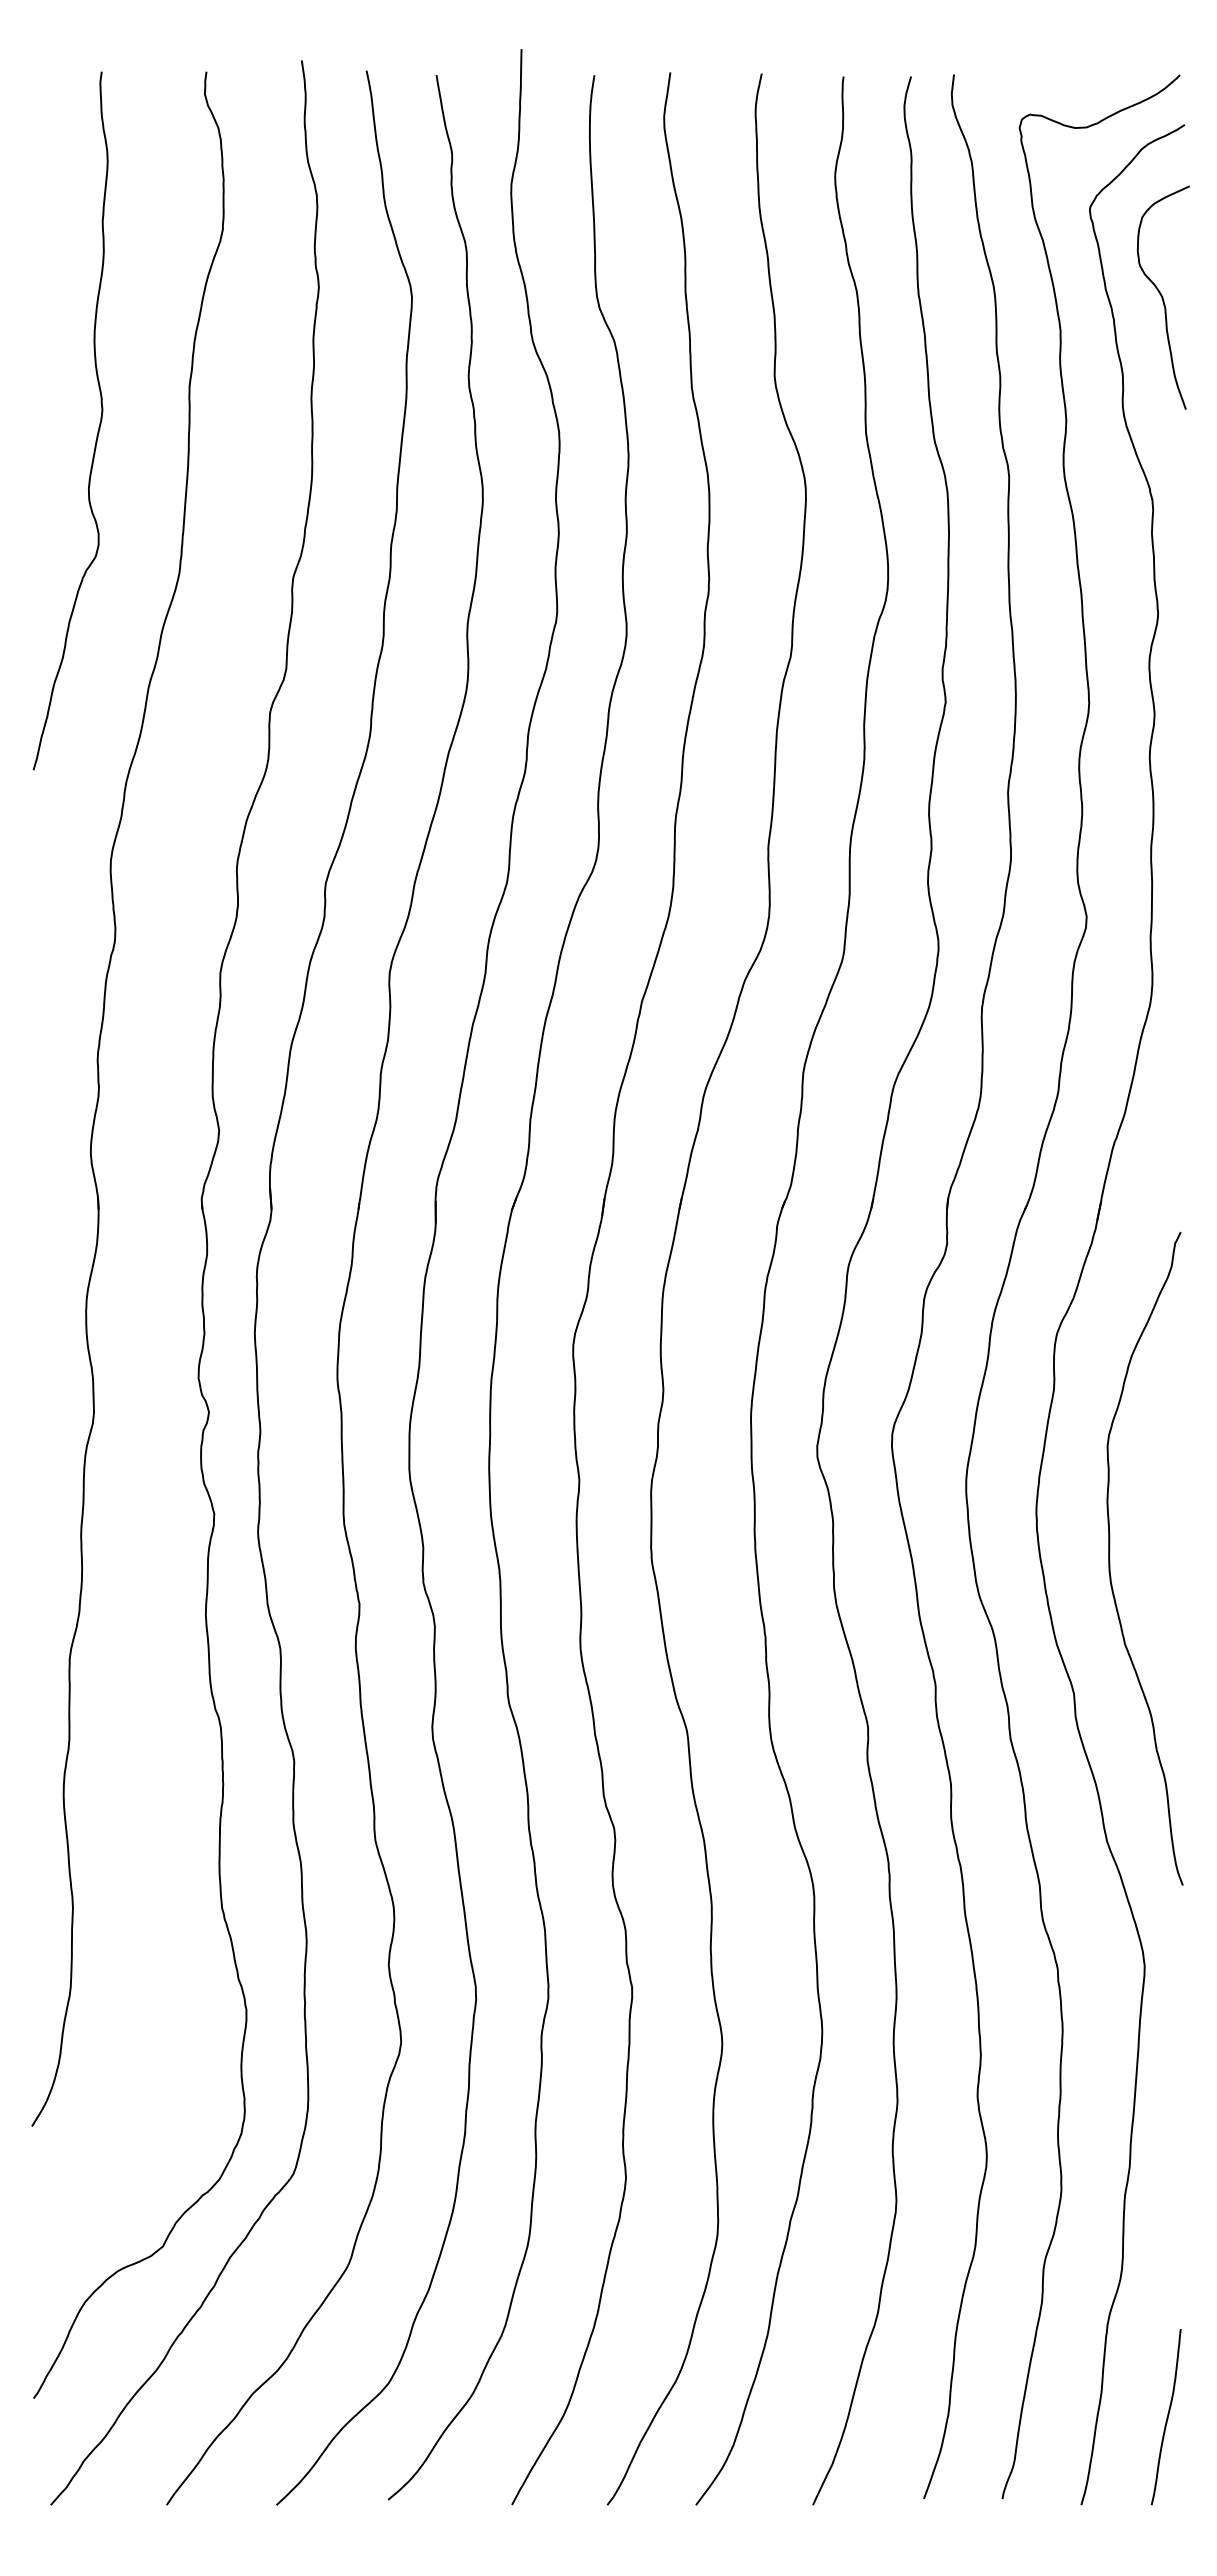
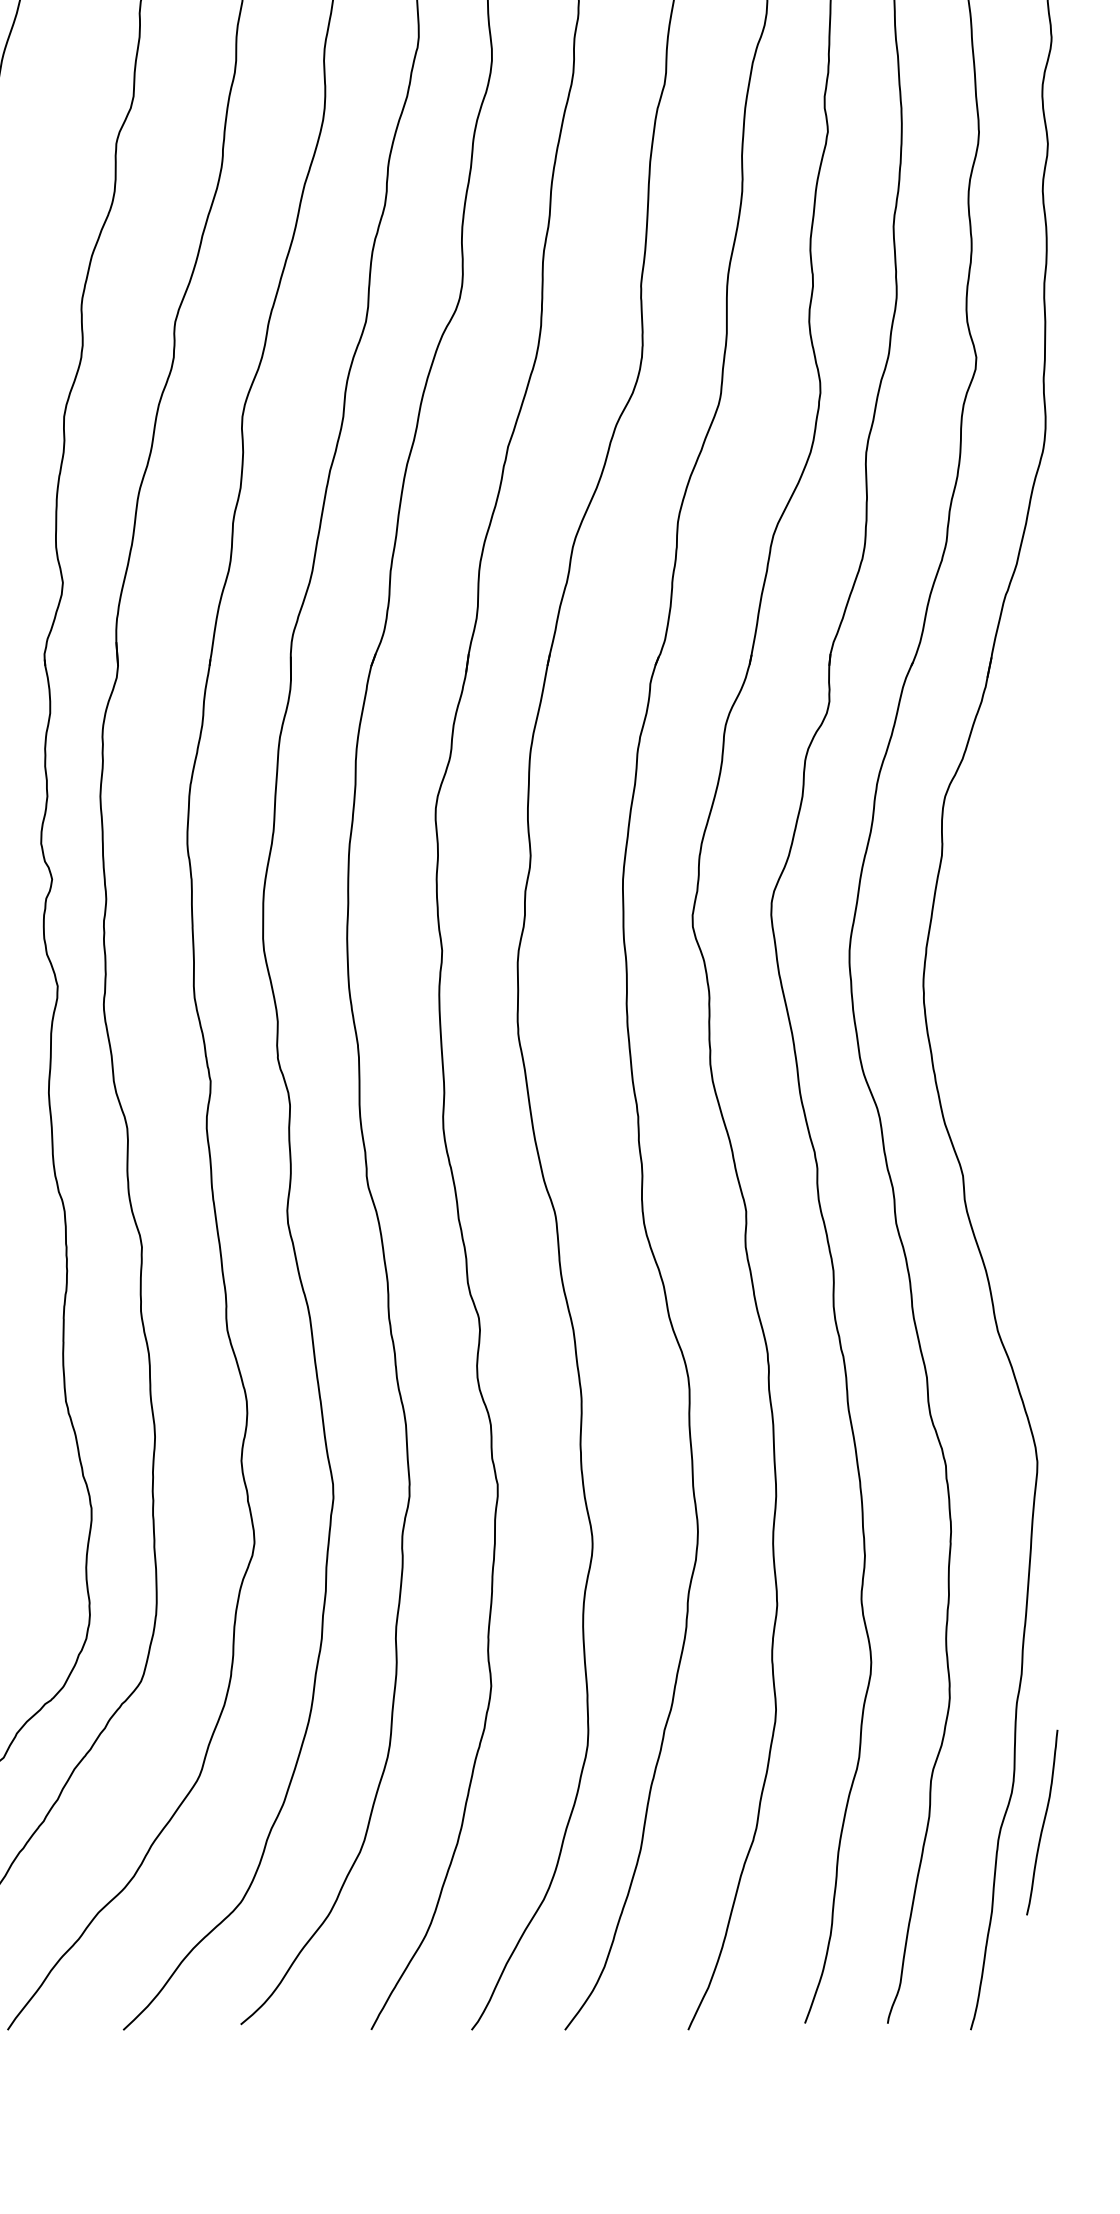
curve: (1110, 1559) -> (1001, 1034), removed
curve: (1166, 2417) -> (1042, 1823), moved

